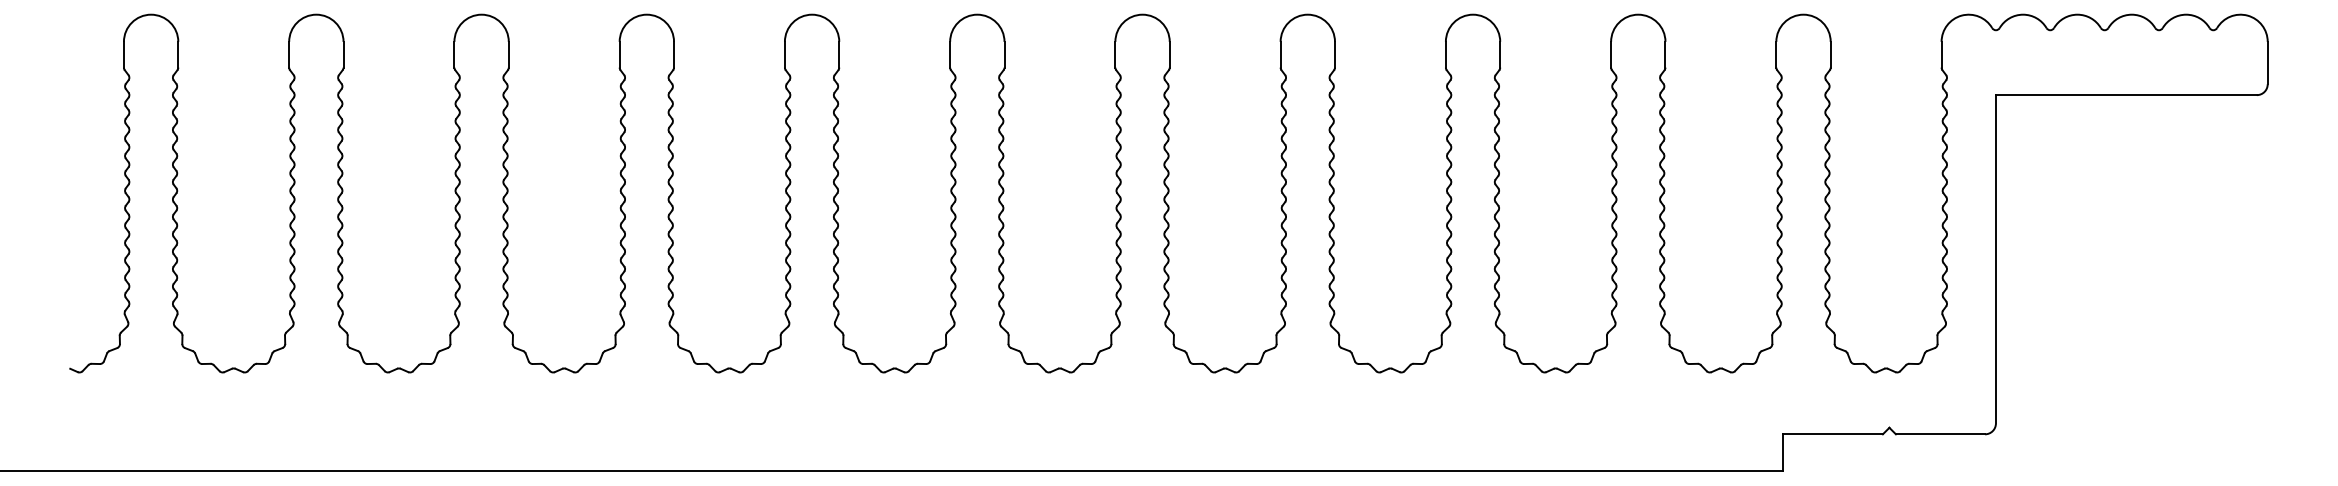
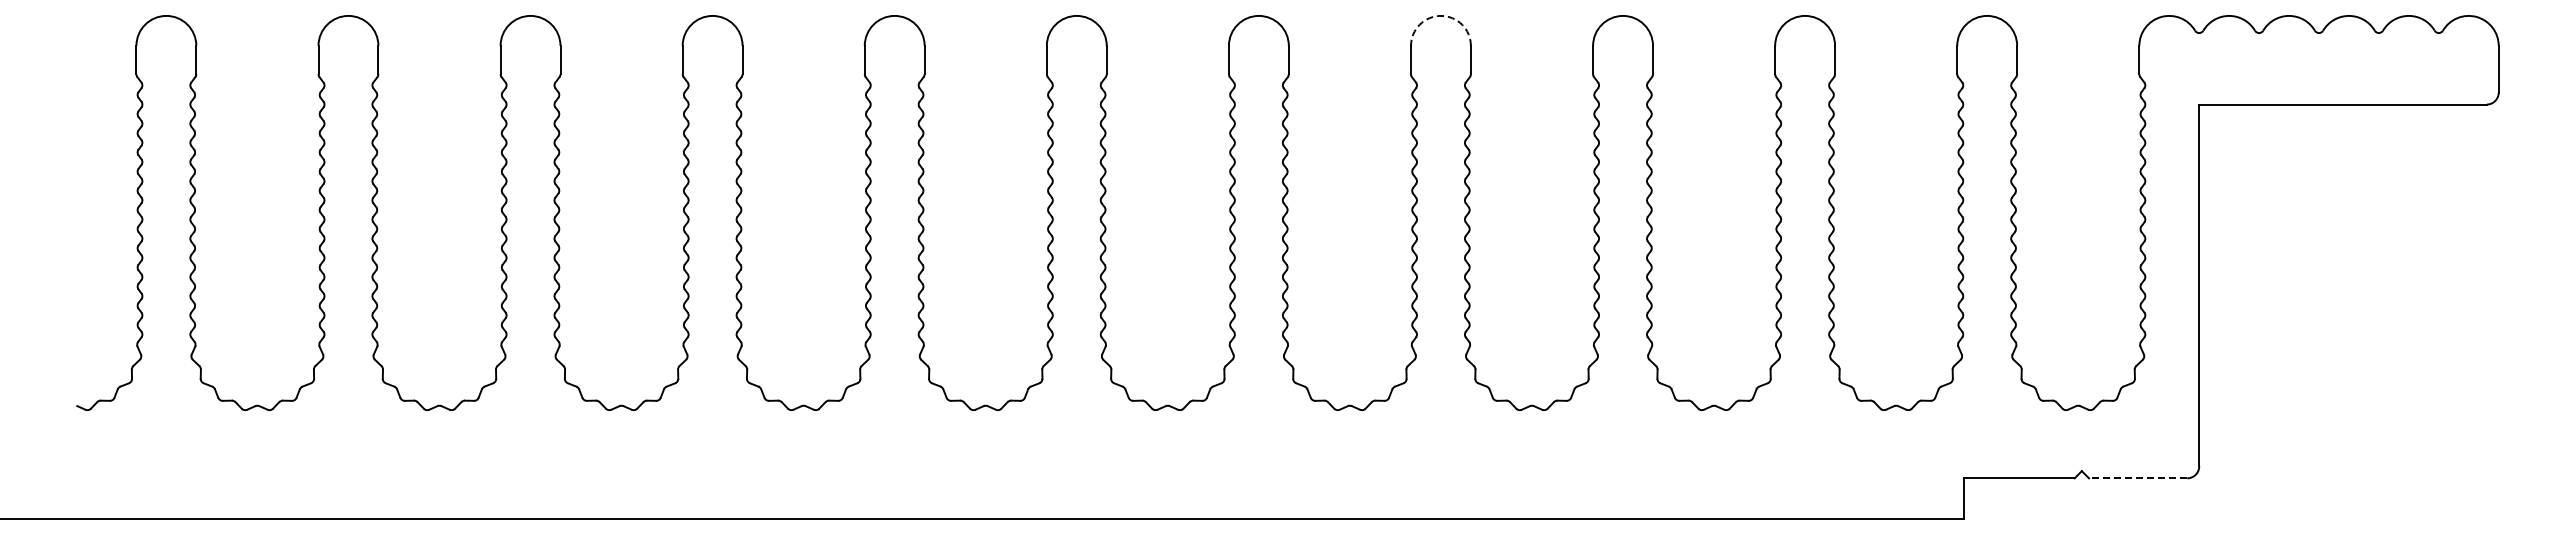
arc: (1307, 14) -> (1440, 15), solid -> dashed
line: (1939, 434) -> (2137, 478), solid -> dashed

